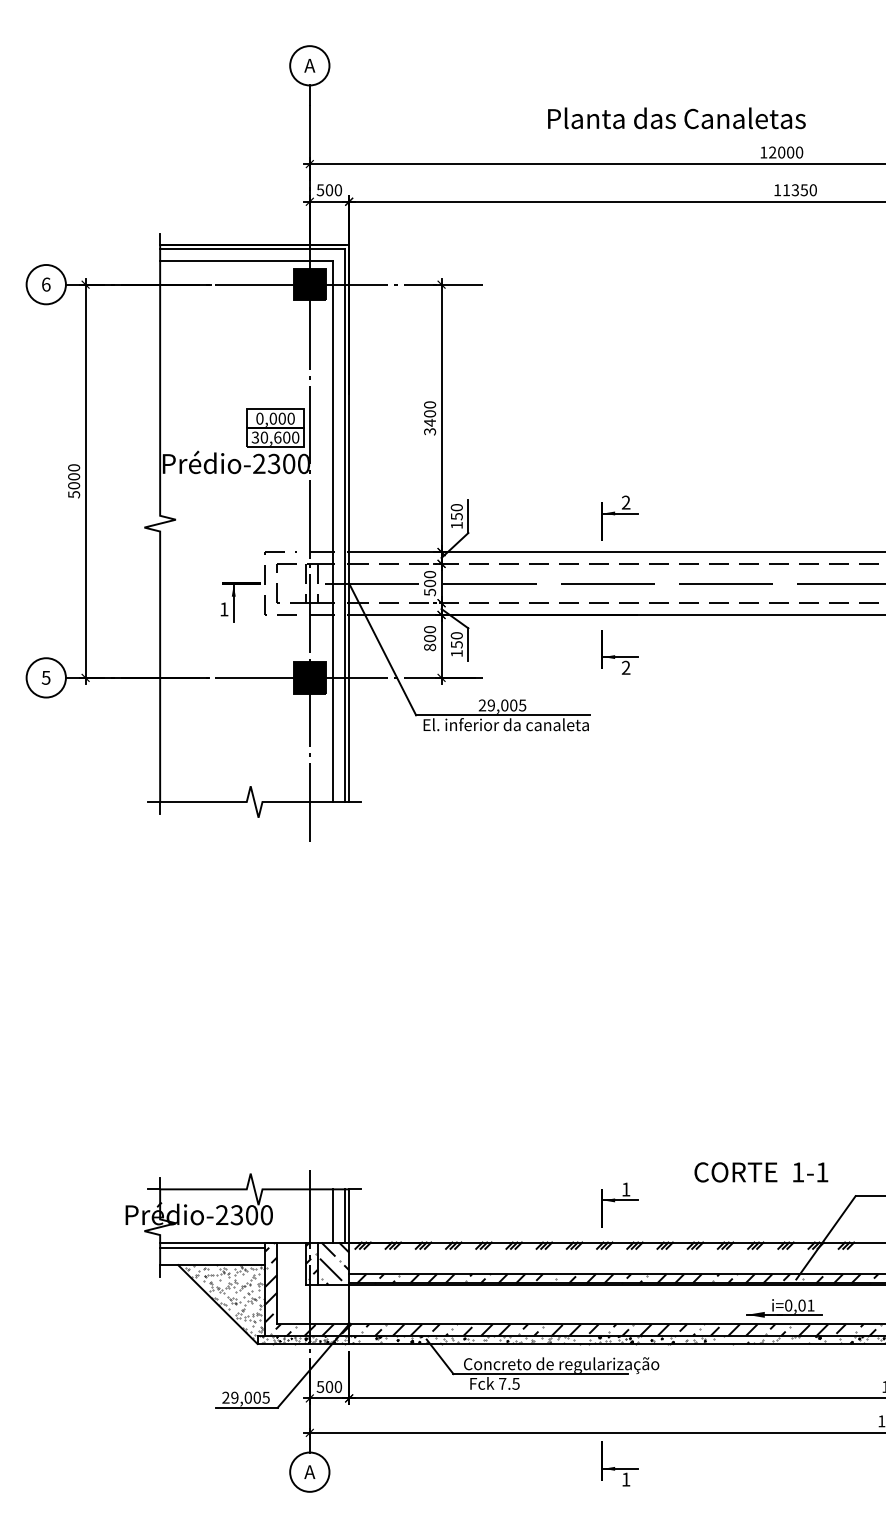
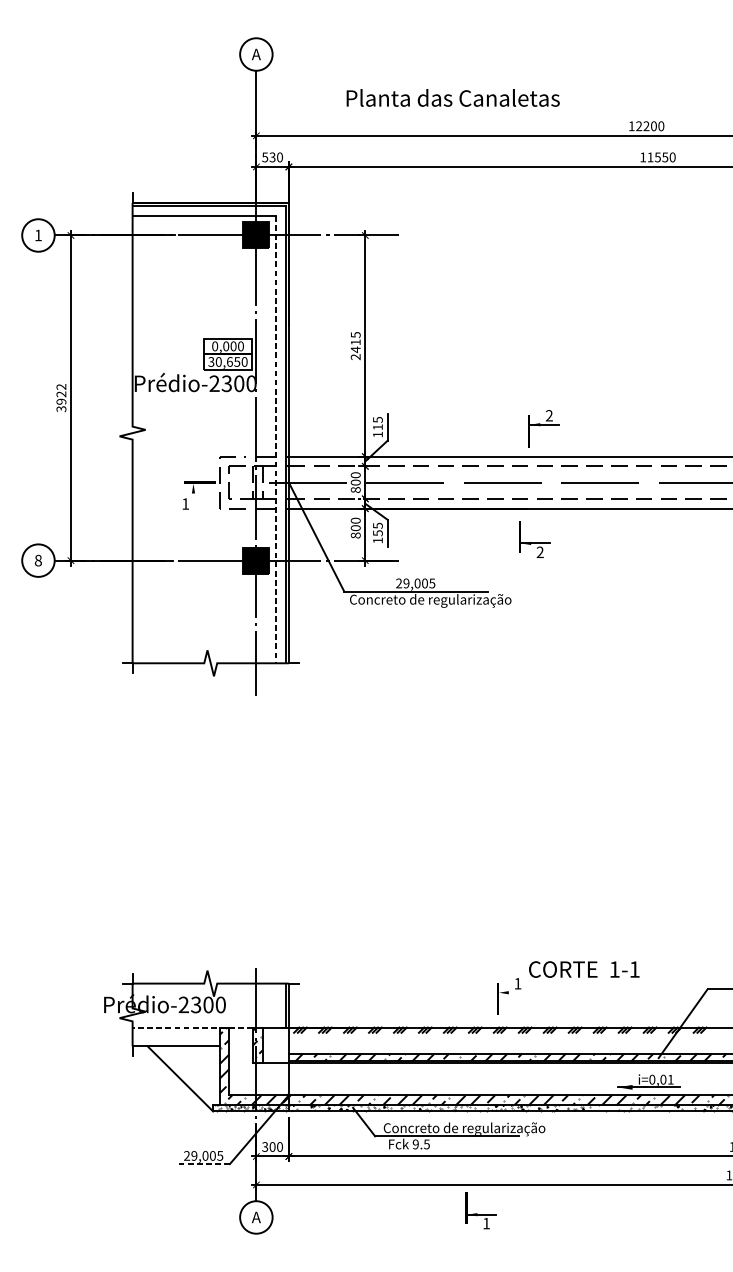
text: (676, 118) -> (452, 98), moved
text: (781, 152) -> (646, 126), 12000 -> 12200
text: (795, 189) -> (657, 156), 11350 -> 11550
text: (329, 190) -> (272, 157), 500 -> 530
text: (46, 284) -> (38, 235), 6 -> 1
text: (430, 418) -> (356, 346), 3400 -> 2415
text: (286, 437) -> (237, 361), 30,600 -> 30,650
text: (74, 480) -> (61, 397), 5000 -> 3922
text: (456, 512) -> (377, 423), 150 -> 115
part: (619, 517) -> (543, 428), moved
line: (333, 532) -> (275, 440), solid -> dashed
text: (429, 592) -> (355, 490), 500 -> 800
line: (233, 603) -> (193, 499), removed
text: (456, 635) -> (377, 525), 150 -> 155
part: (619, 652) -> (534, 539), moved
text: (45, 677) -> (37, 560), 5 -> 8
text: (520, 726) -> (430, 600), El. inferior da canaleta -> Concreto de regularização
text: (761, 1172) -> (584, 969), moved
line: (620, 1200) -> (513, 992), removed
line: (333, 1215) -> (275, 1005), removed
line: (233, 1242) -> (193, 1027), solid -> dashed
line: (212, 1247) -> (175, 1031), removed
hatch: (333, 1263) -> (275, 1044), removed
hatch: (225, 1301) -> (186, 1076), removed
text: (502, 1383) -> (415, 1144), 7.5 -> 9.5
text: (320, 1386) -> (265, 1146), 500 -> 300
line: (246, 1407) -> (204, 1163), solid -> dashed
part: (619, 1463) -> (481, 1210), moved

